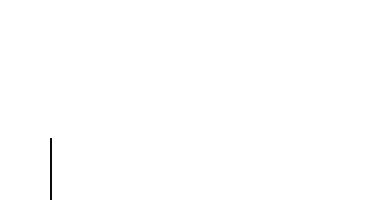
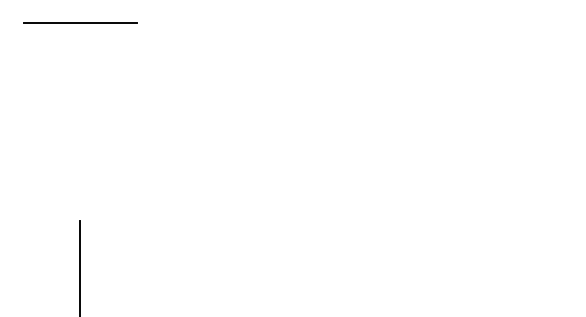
line: (50, 14) -> (79, 23), added

